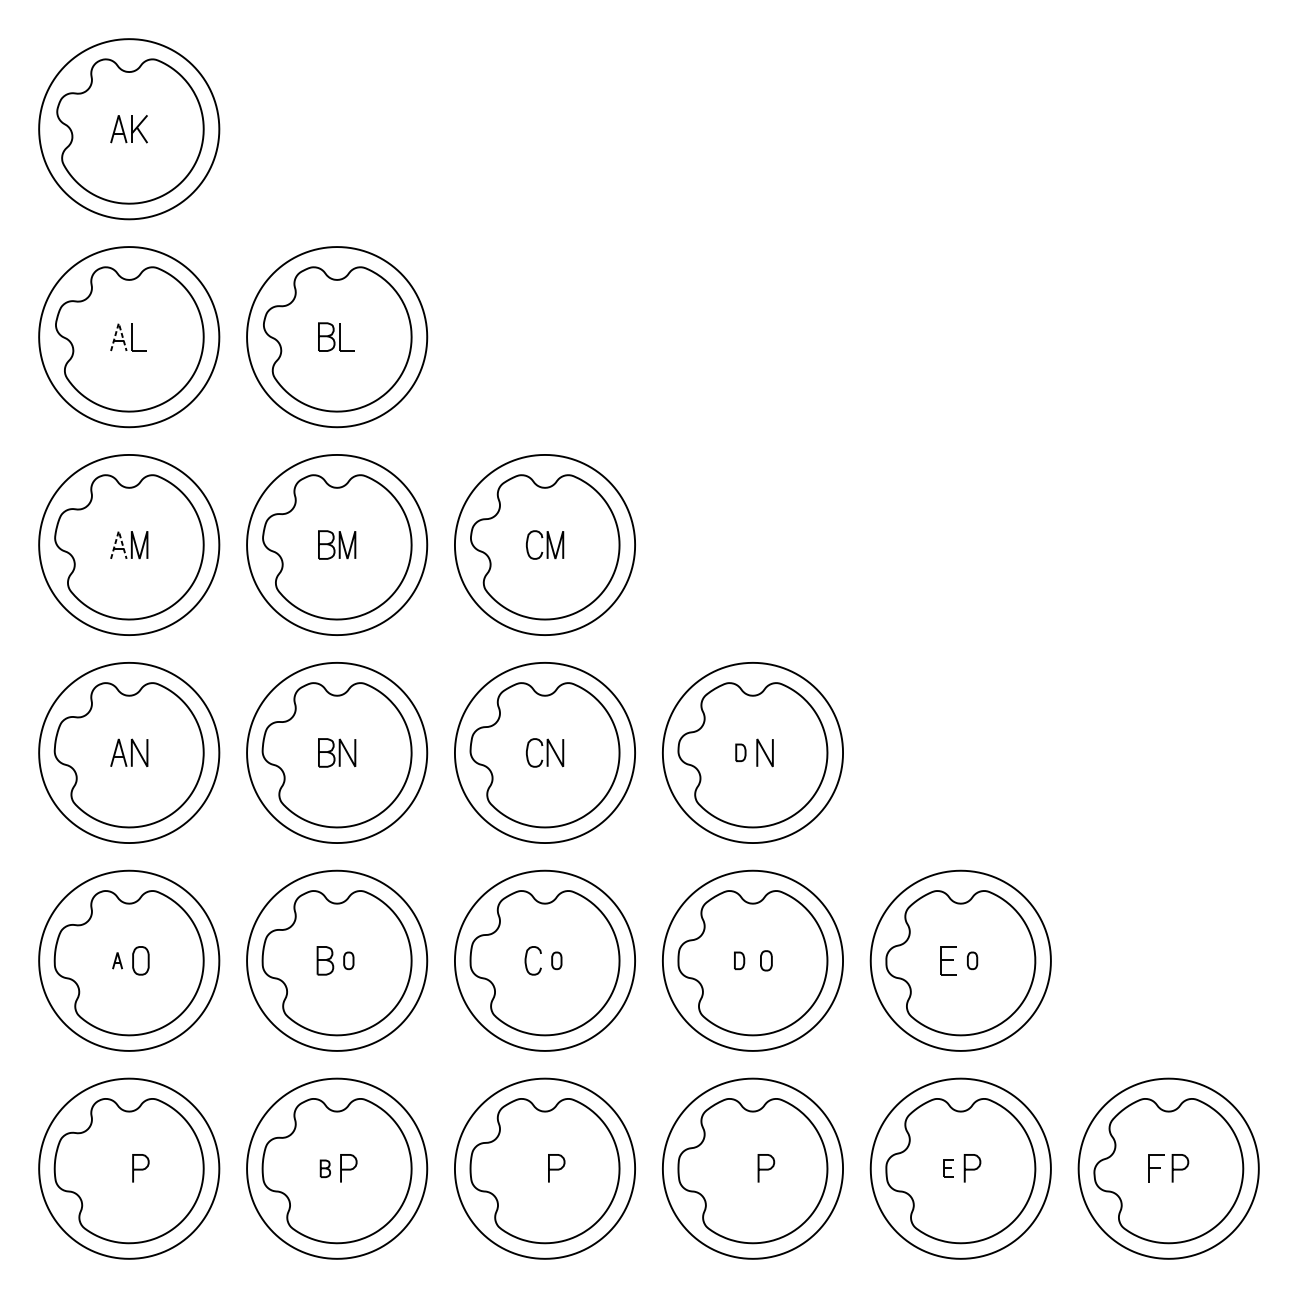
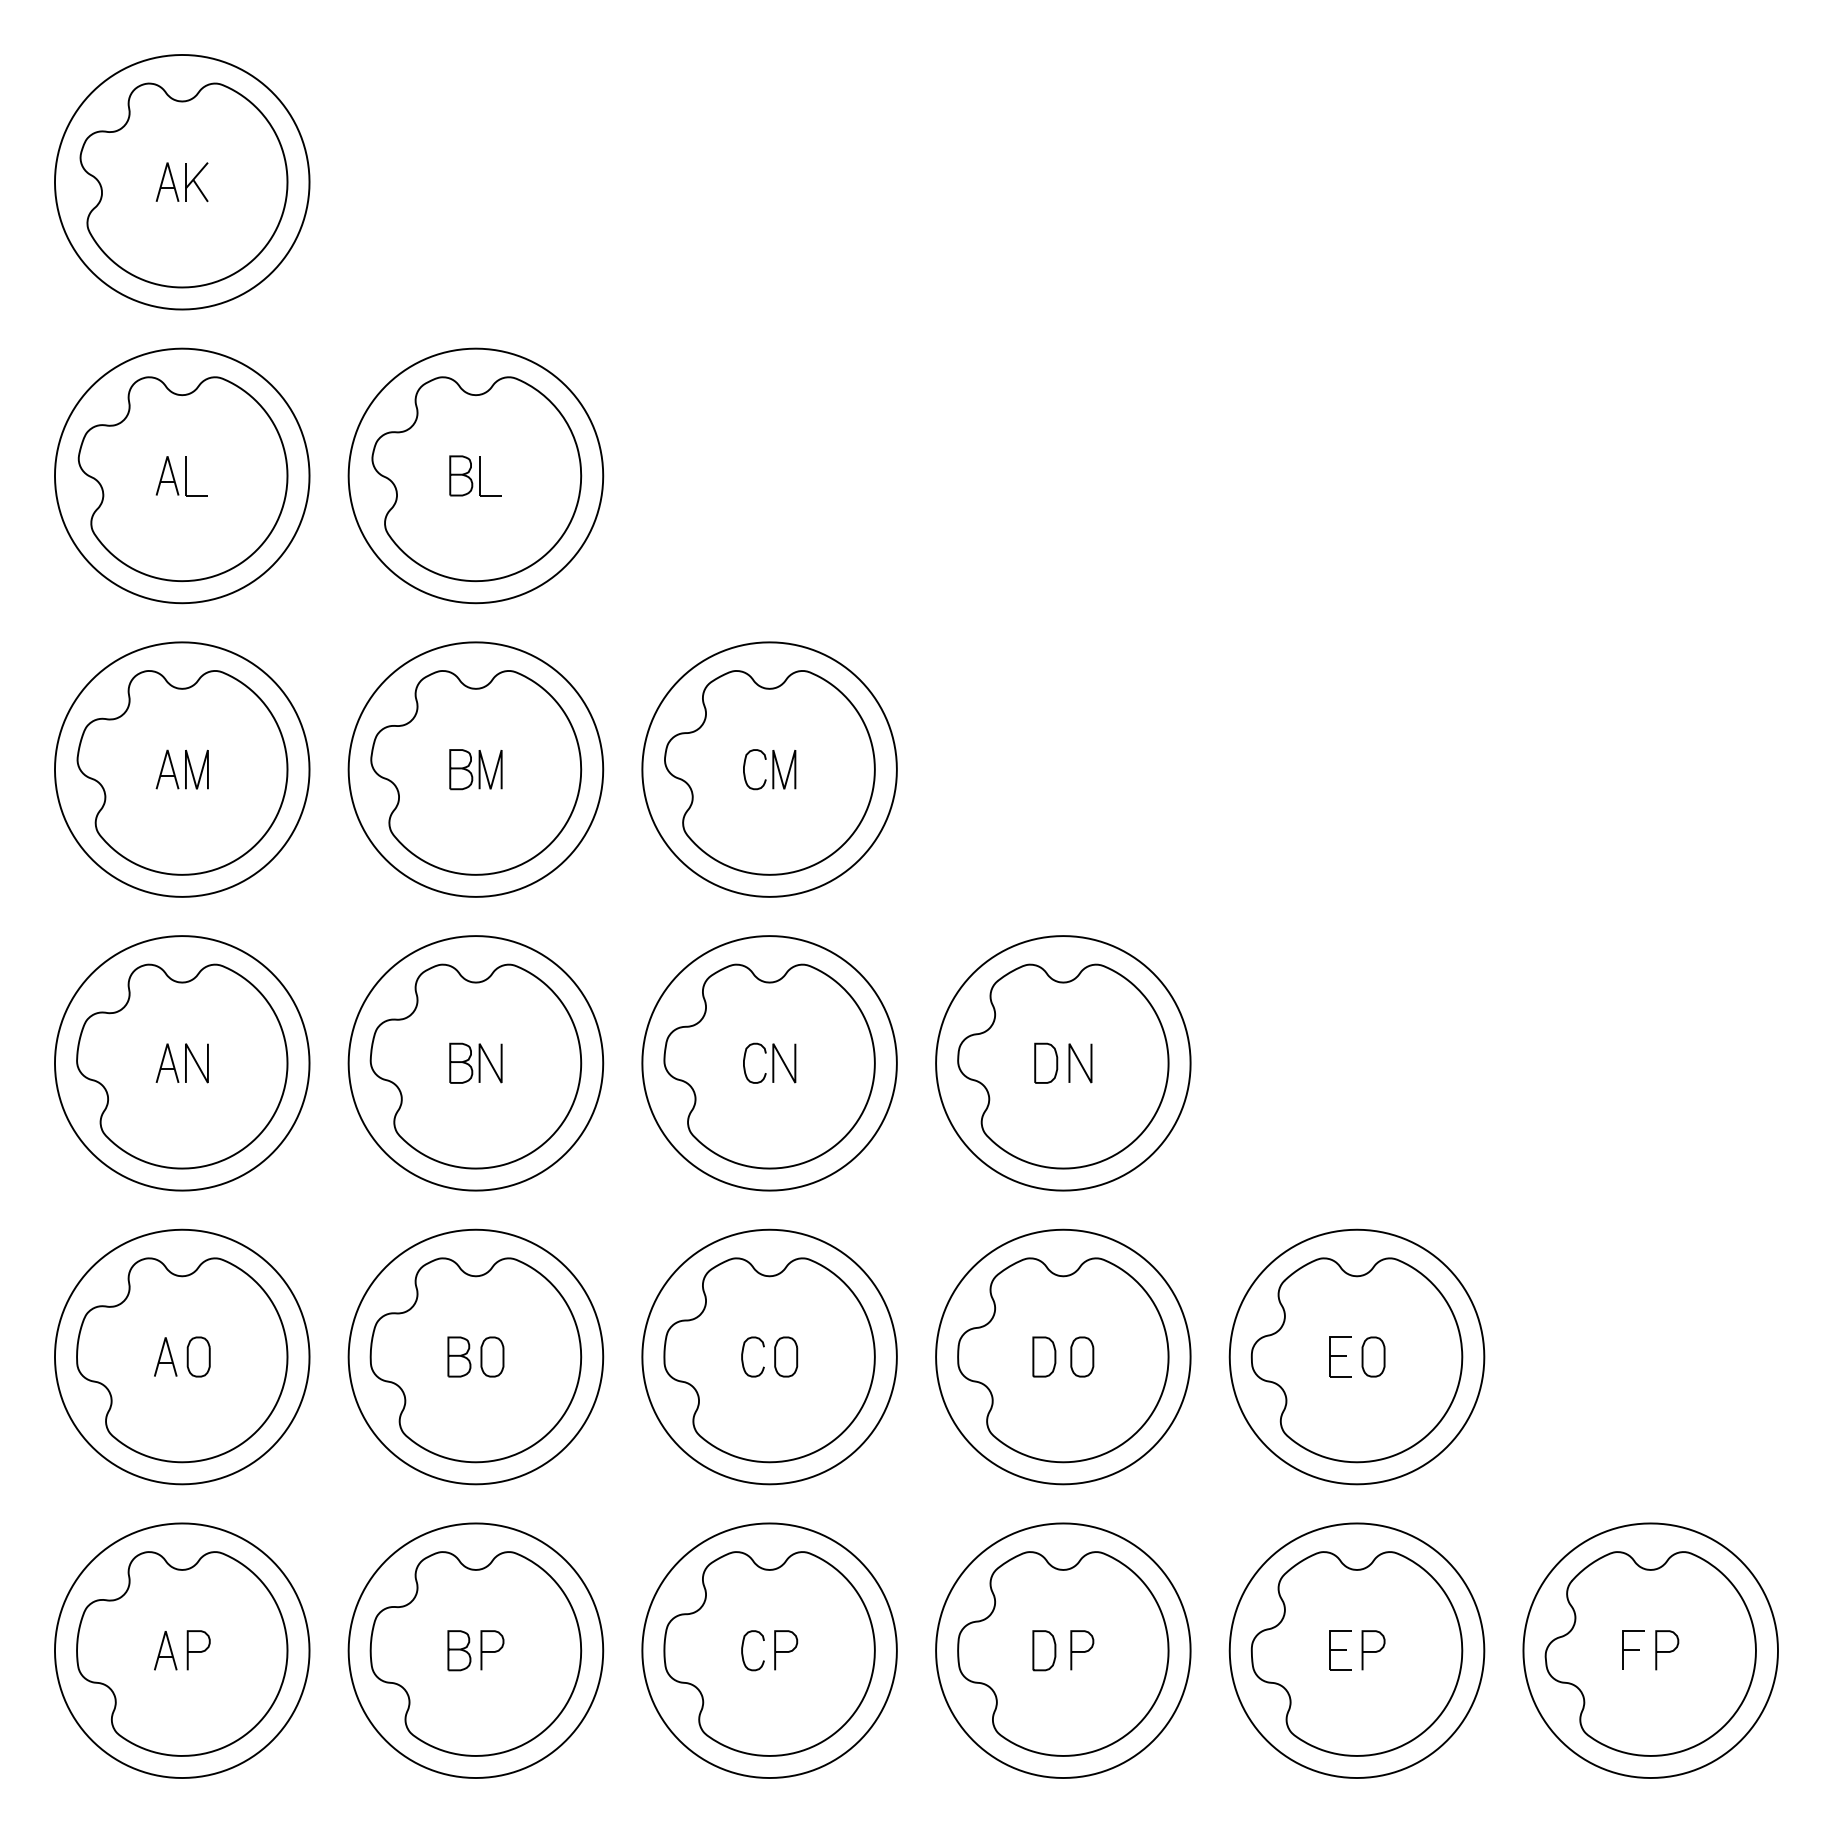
line: (118, 323) -> (167, 456), dashed -> solid
line: (118, 531) -> (167, 750), dashed -> solid
part: (741, 752) -> (1046, 1062), size x1.67
part: (117, 960) -> (165, 1356), size x1.67
part: (348, 960) -> (492, 1356), size x1.67
part: (556, 960) -> (786, 1356), size x1.67
part: (739, 960) -> (1044, 1356), size x1.67
part: (766, 960) -> (1082, 1356), size x1.43
part: (972, 960) -> (1373, 1356), size x1.67
curve: (526, 1166) -> (743, 1647), added
part: (117, 1168) -> (165, 1650), added
part: (325, 1168) -> (459, 1650), size x1.67
part: (739, 1168) -> (1044, 1650), added
part: (949, 1168) -> (1340, 1650), size x1.67

